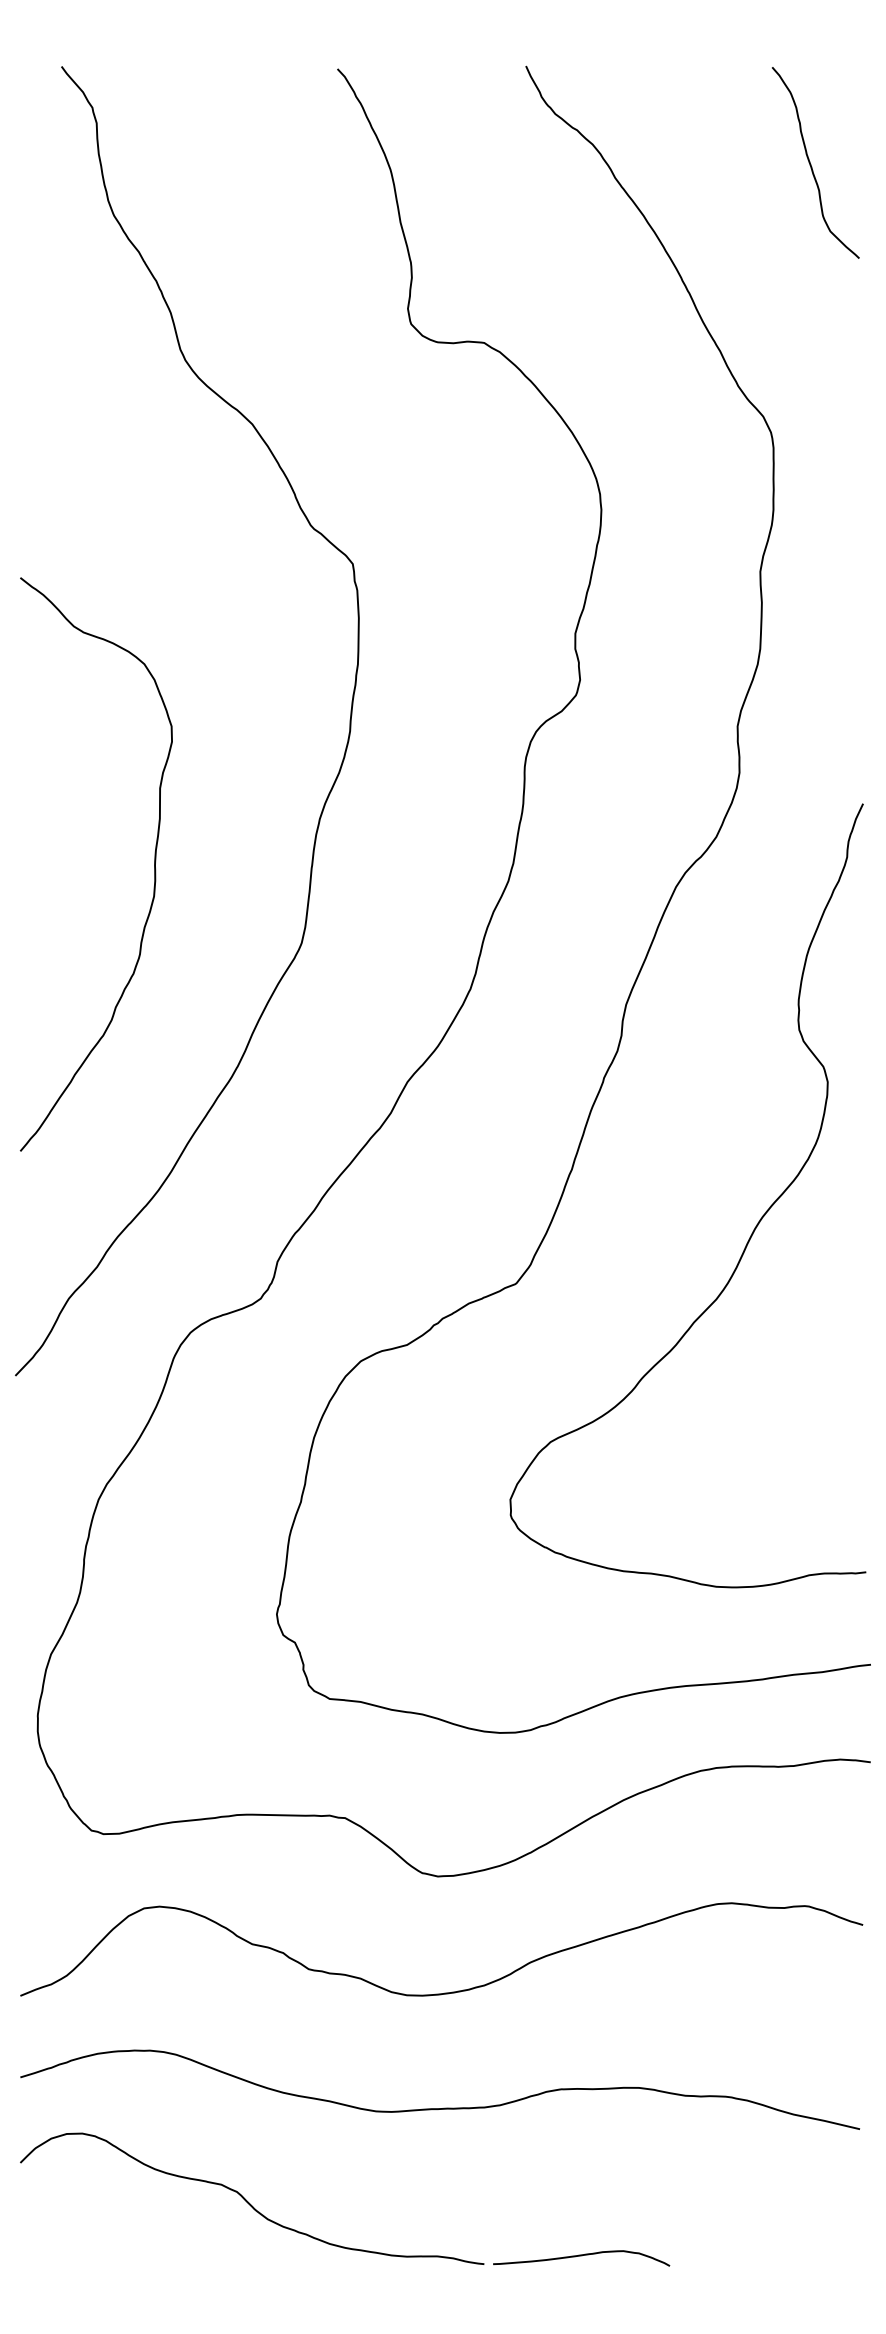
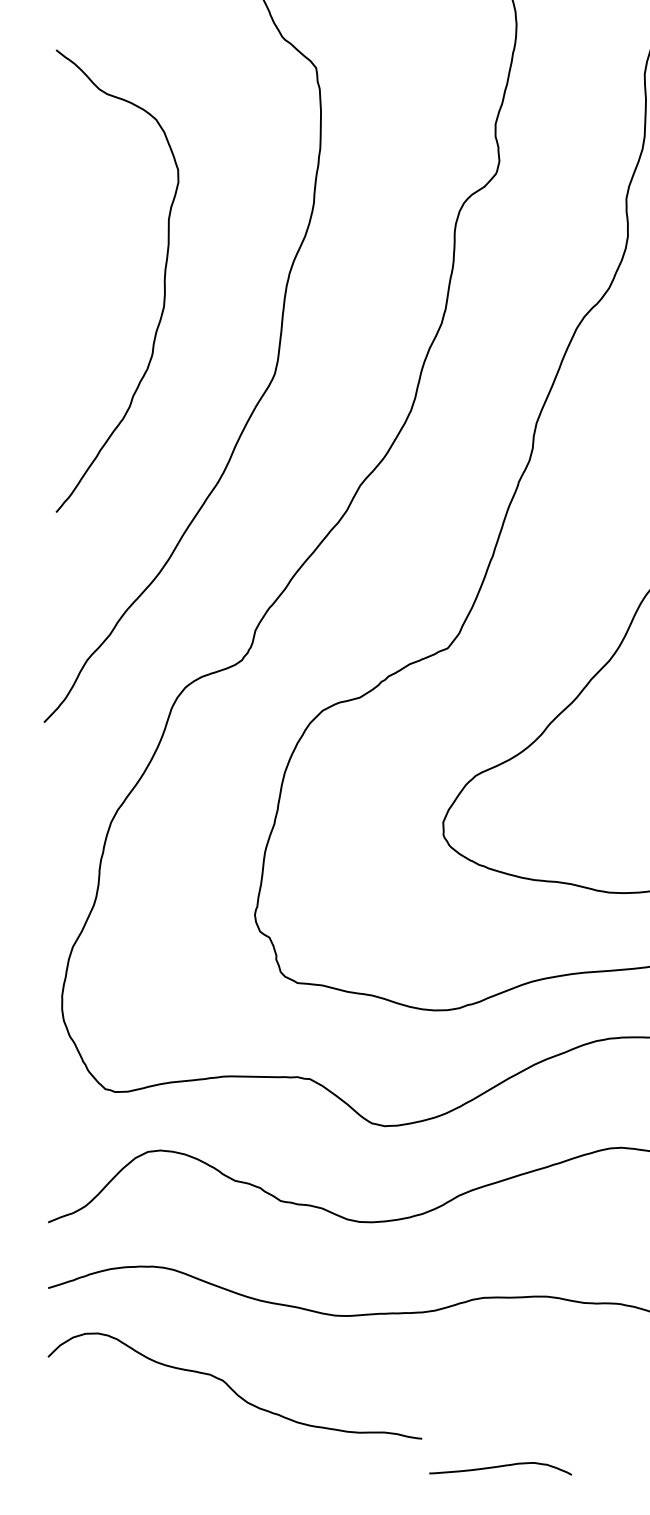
curve: (154, 864) -> (164, 281), moved
curve: (581, 2256) -> (500, 1467), moved

